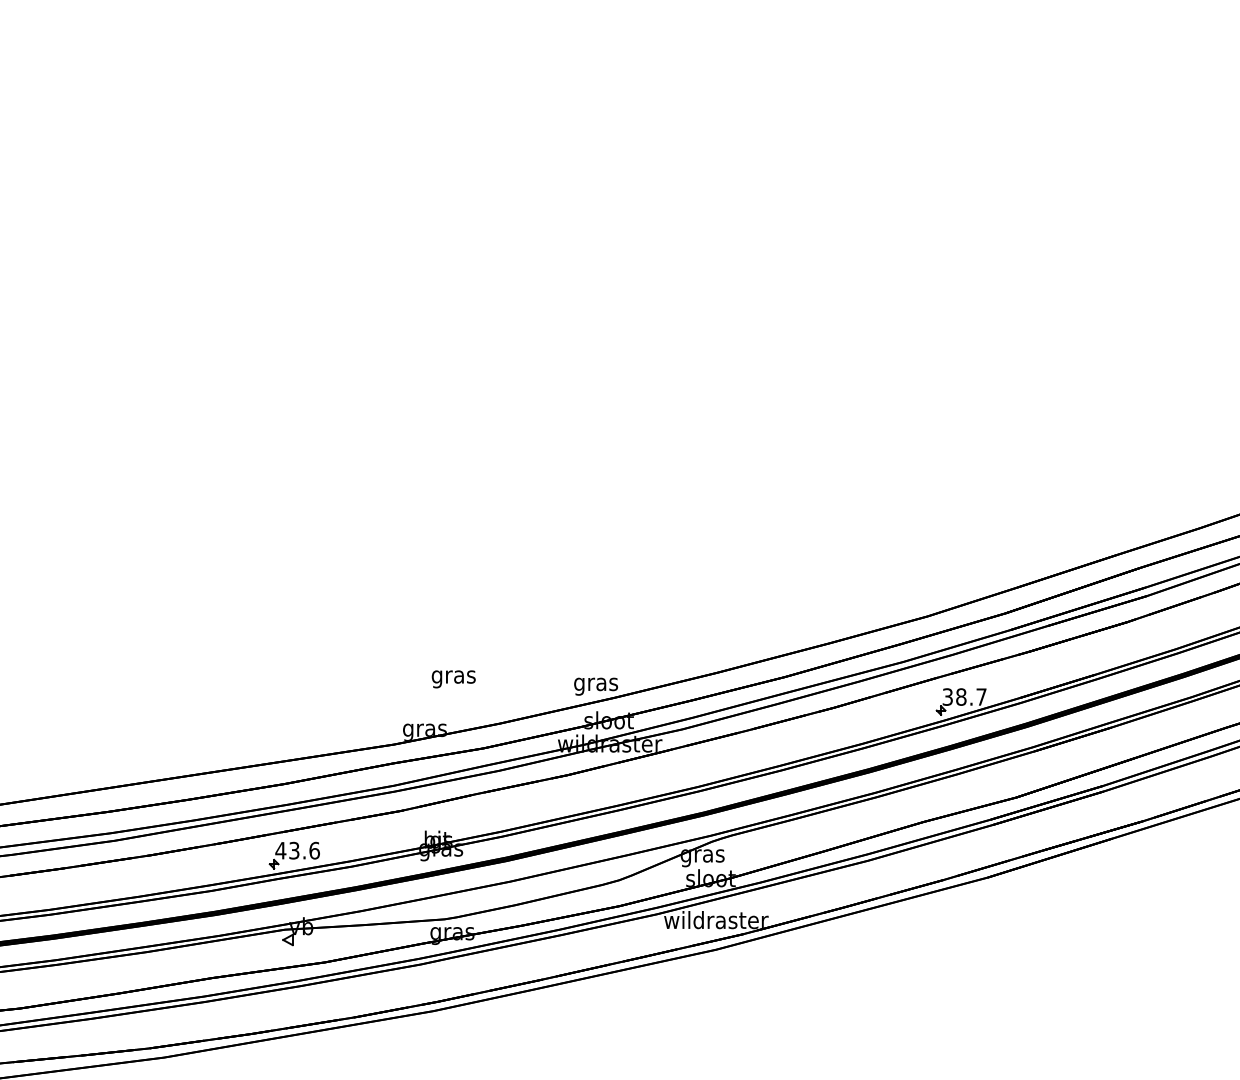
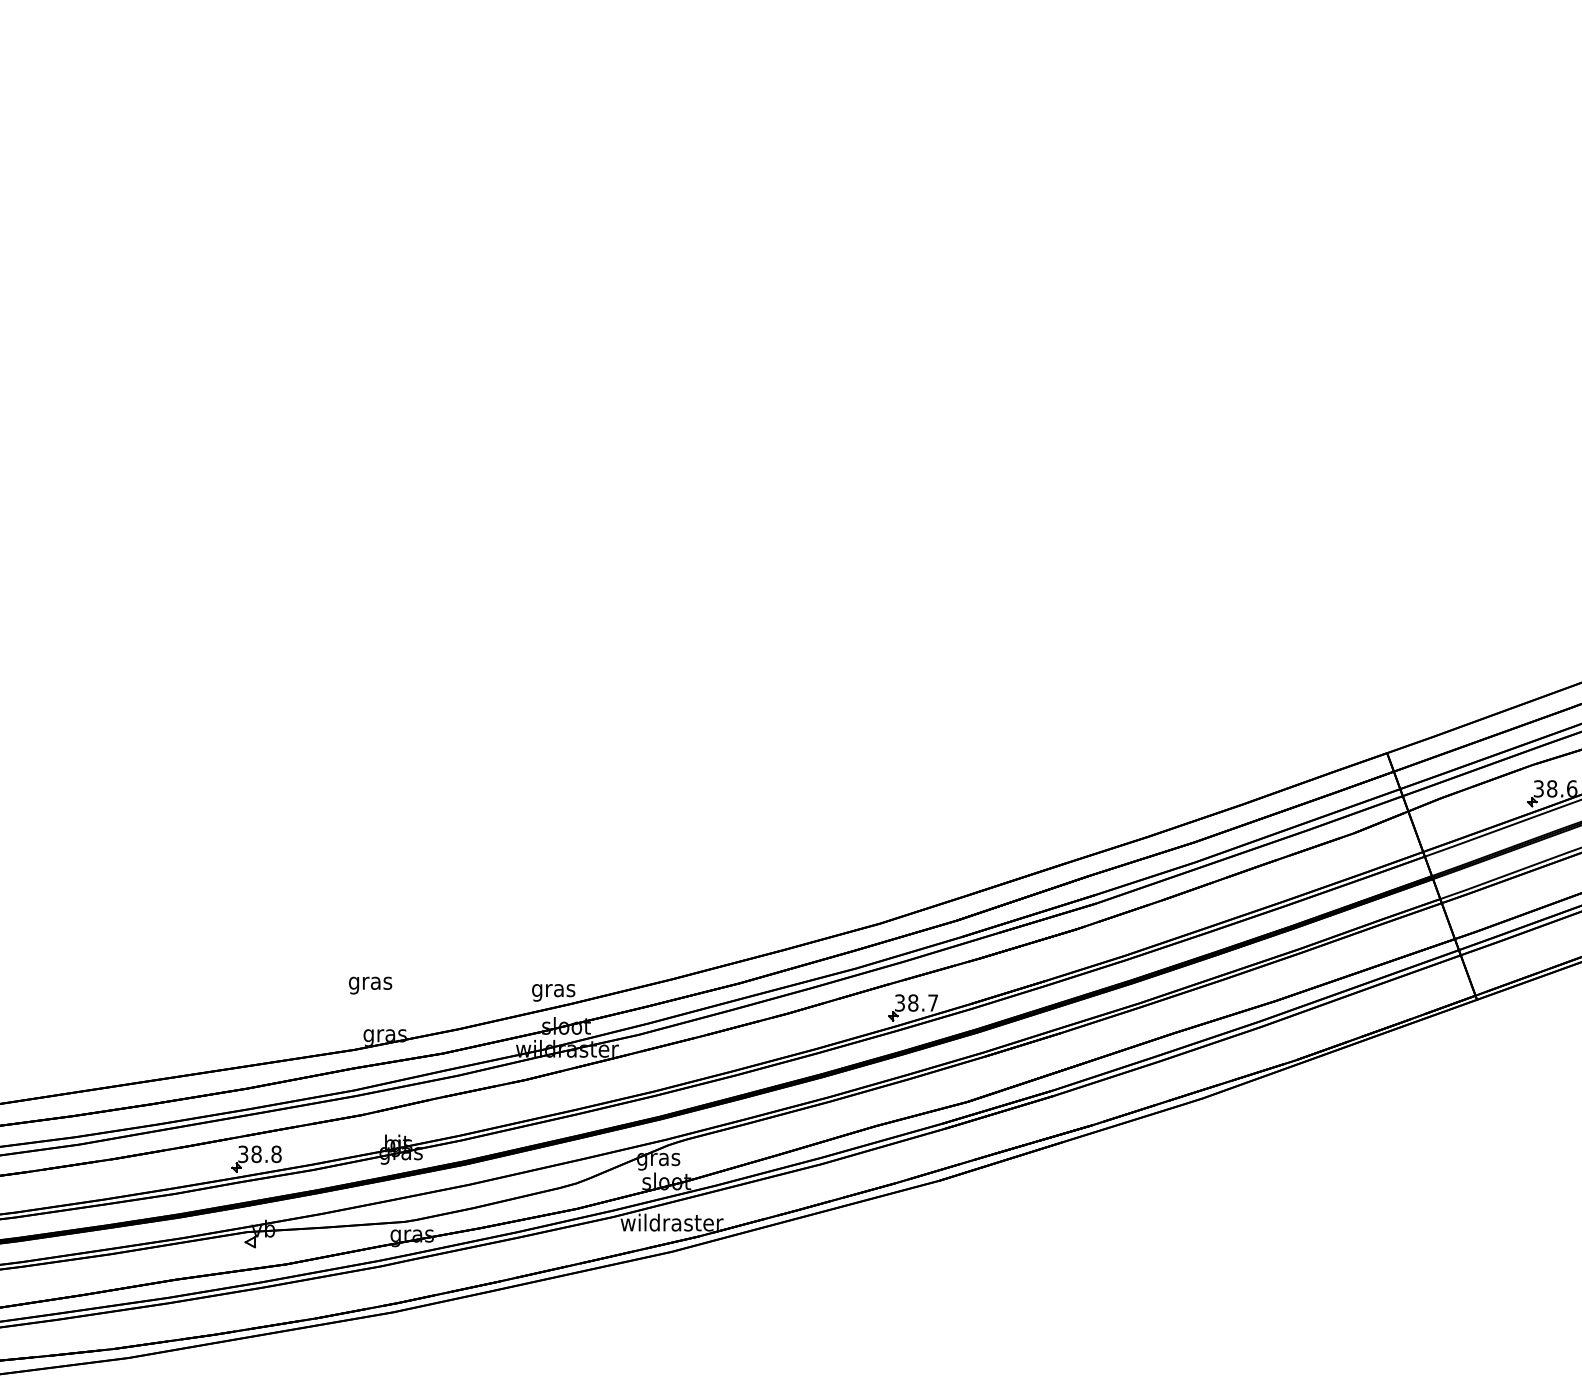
text: (453, 679) -> (370, 985), moved
text: (297, 850) -> (259, 1154), 43.6 -> 38.8

